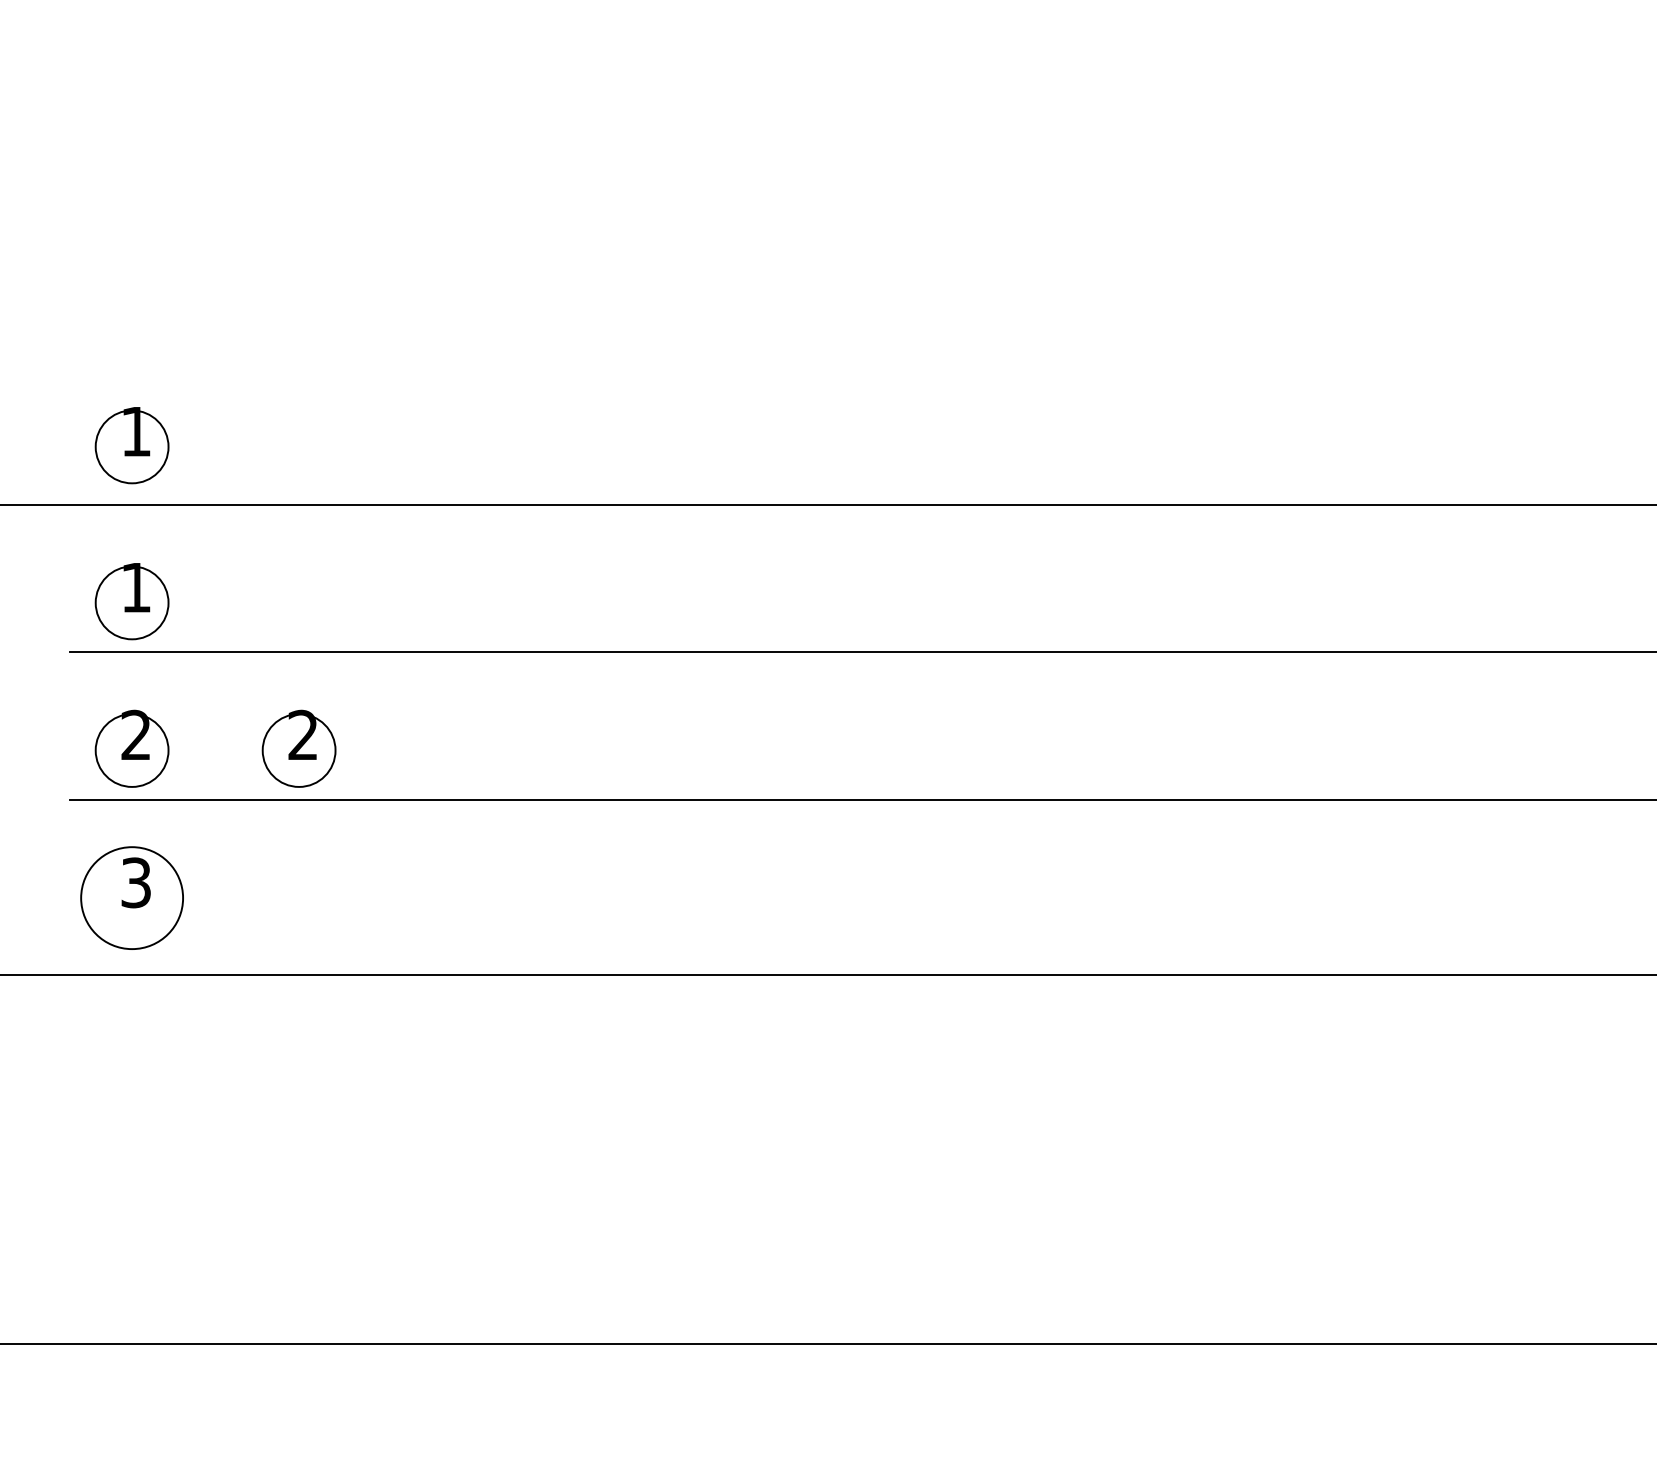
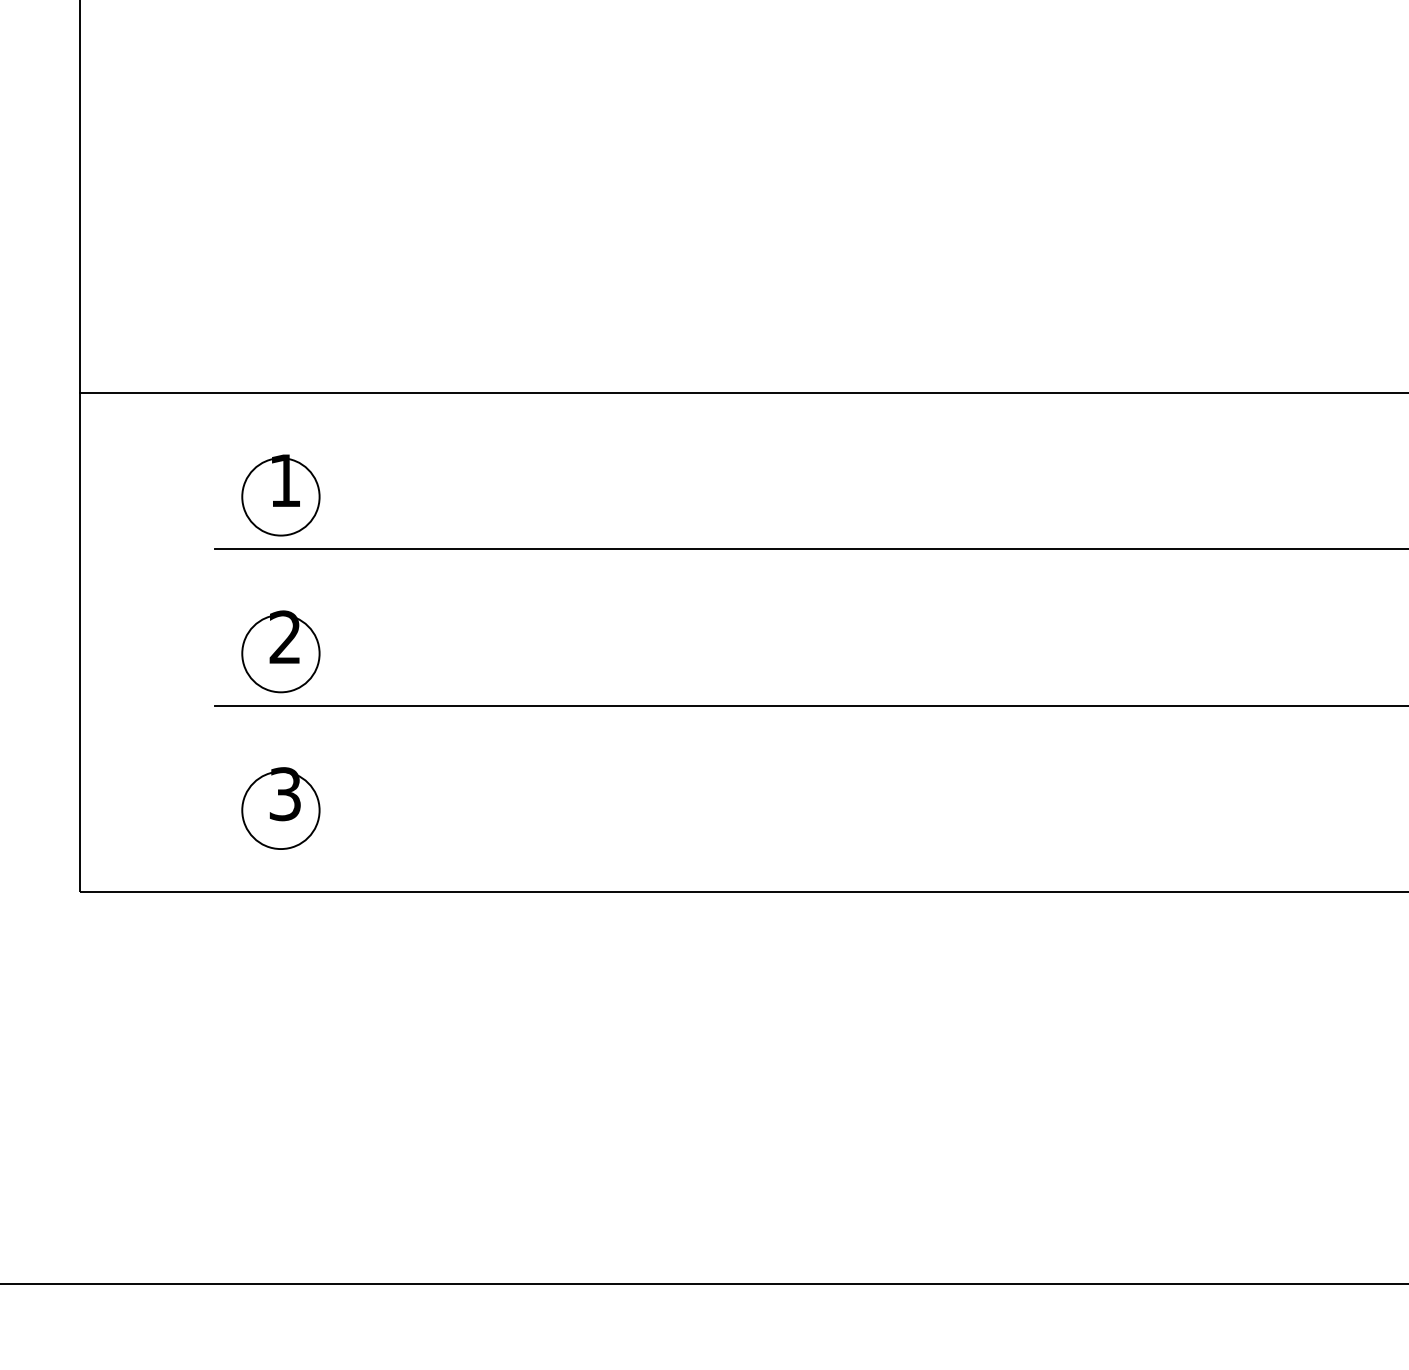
part: (131, 445) -> (280, 329), removed
part: (298, 748) -> (457, 651), removed
circle: (131, 897) -> (280, 809), size x0.71

